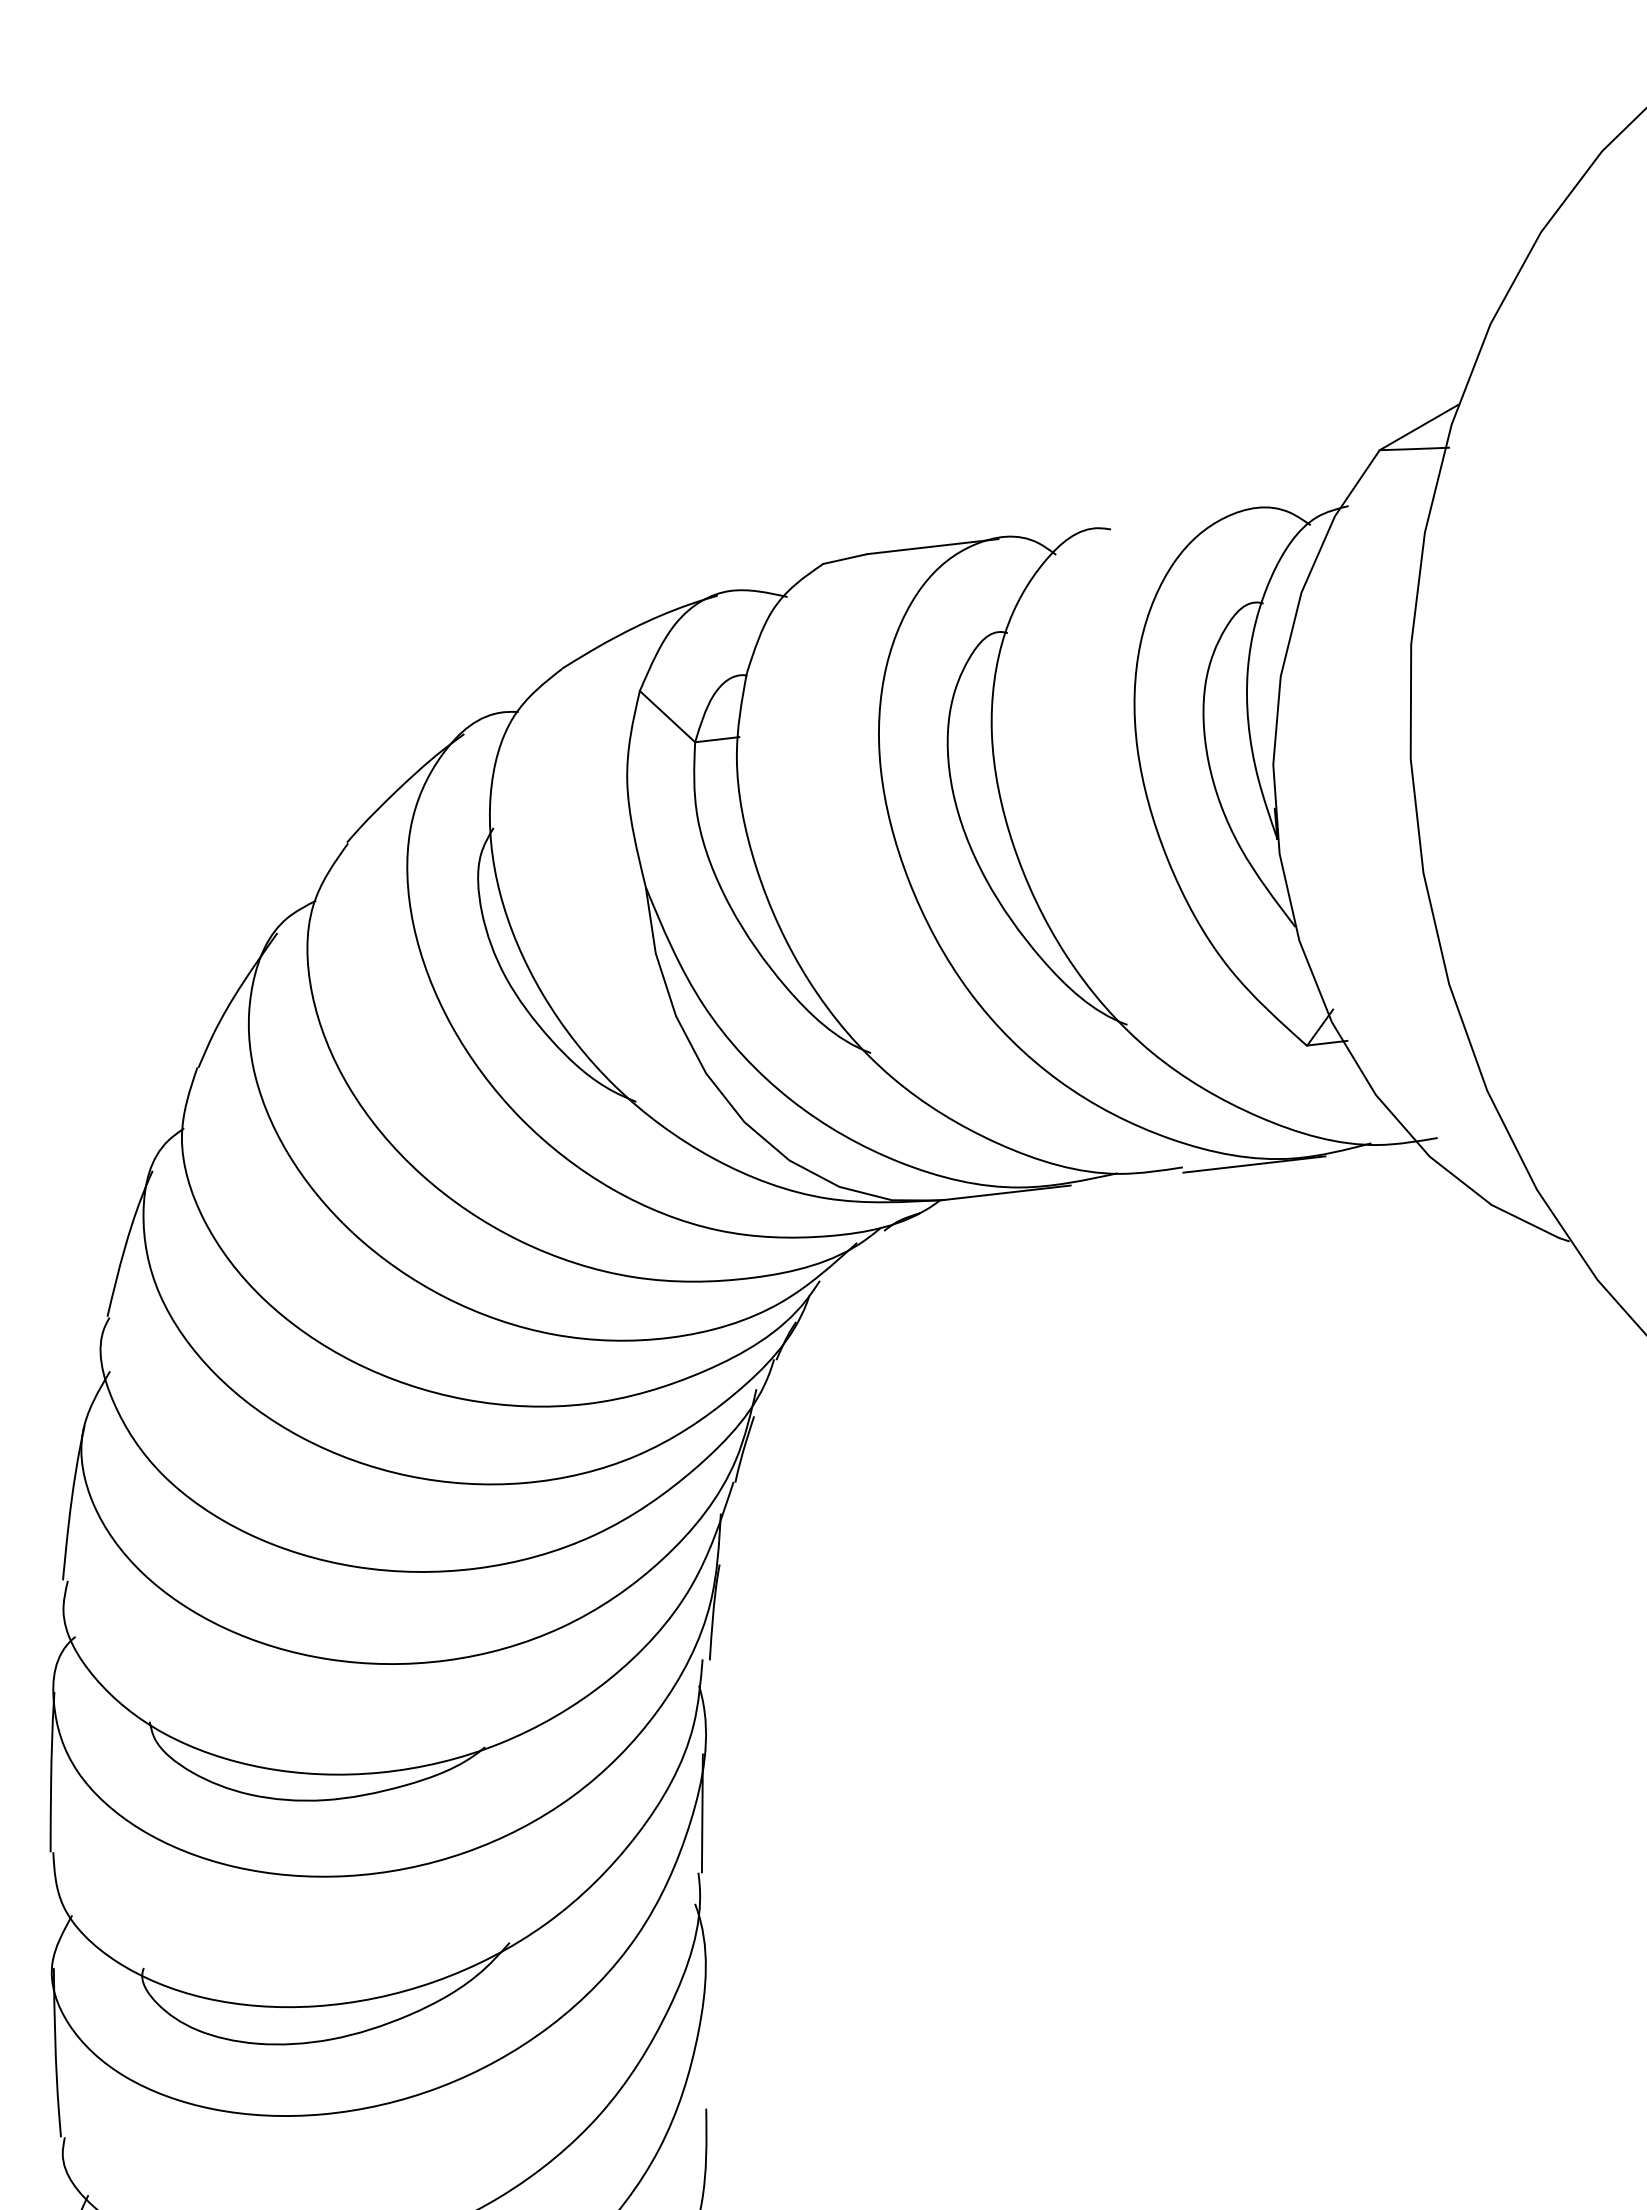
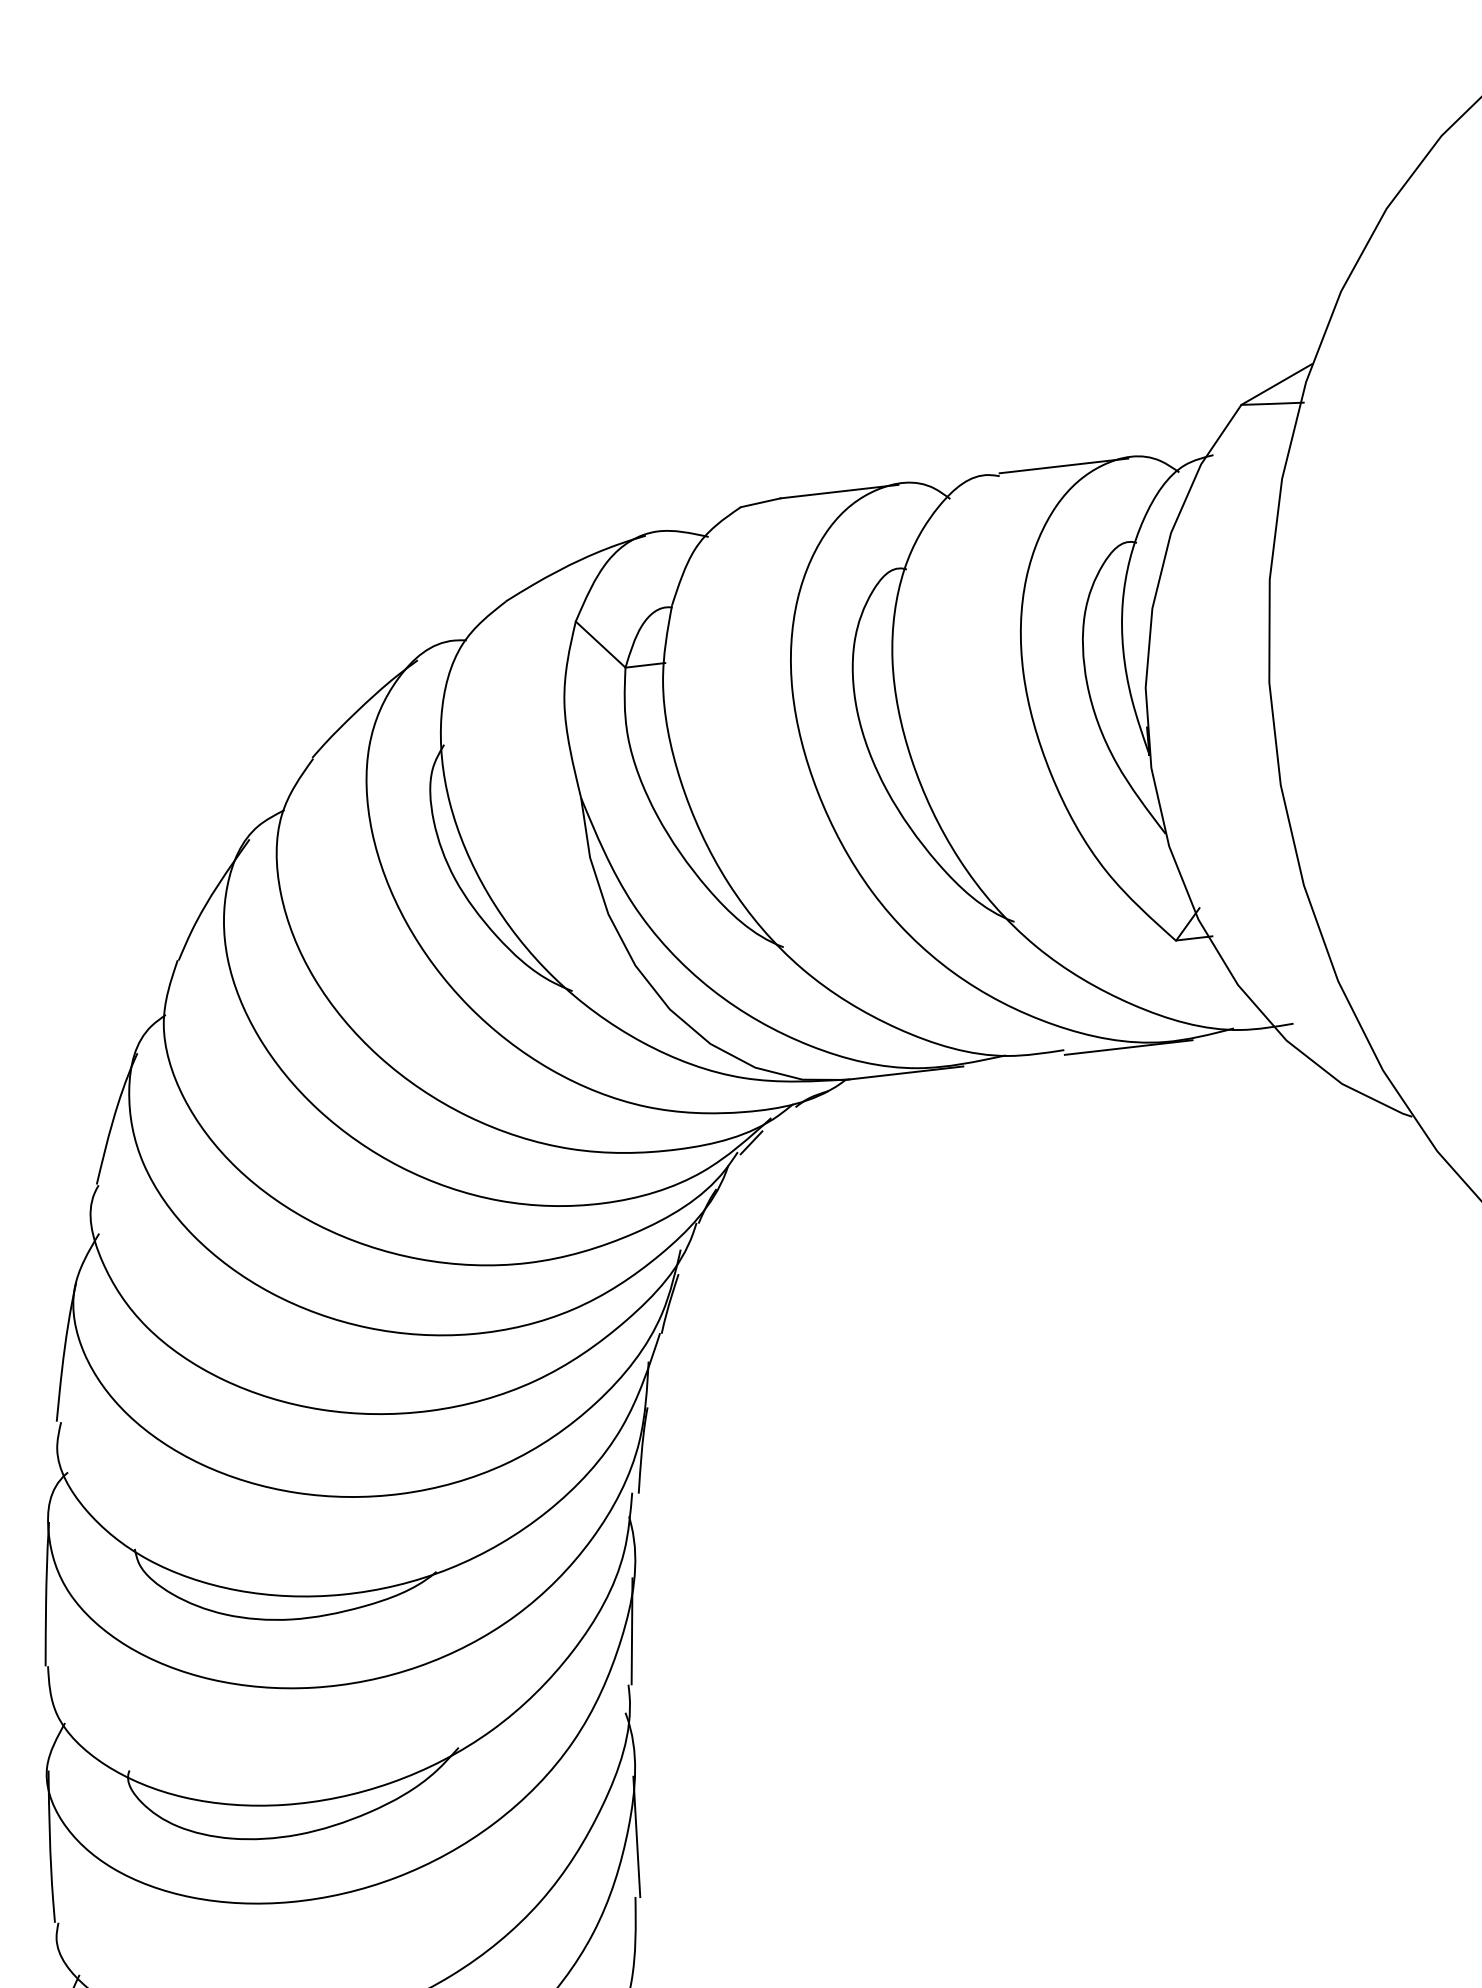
line: (1181, 517) -> (1063, 465), added
line: (835, 1270) -> (751, 1142), added
line: (707, 2041) -> (636, 1836), added

